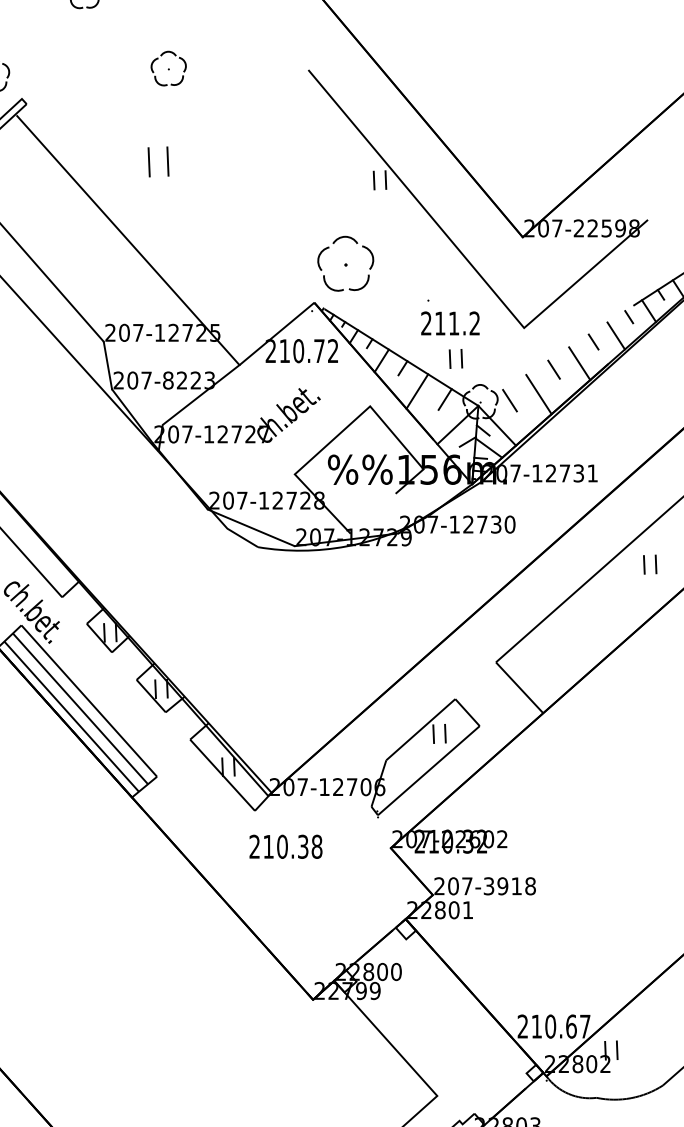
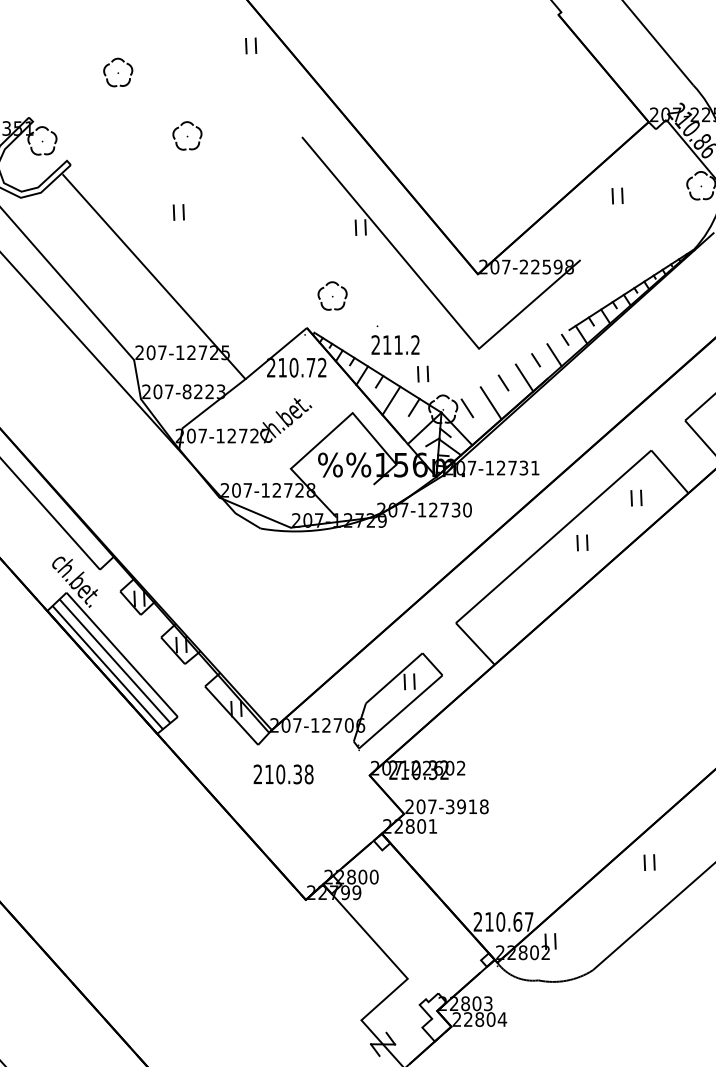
part: (157, 161) -> (178, 212), size x0.62
part: (345, 263) -> (332, 295), size x0.62
text: (450, 316) -> (395, 339), moved

